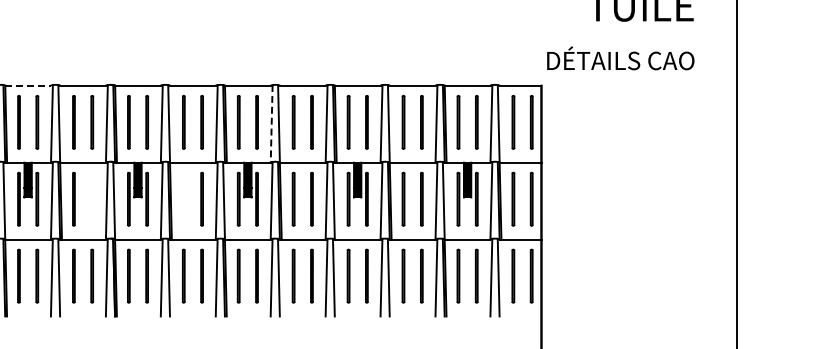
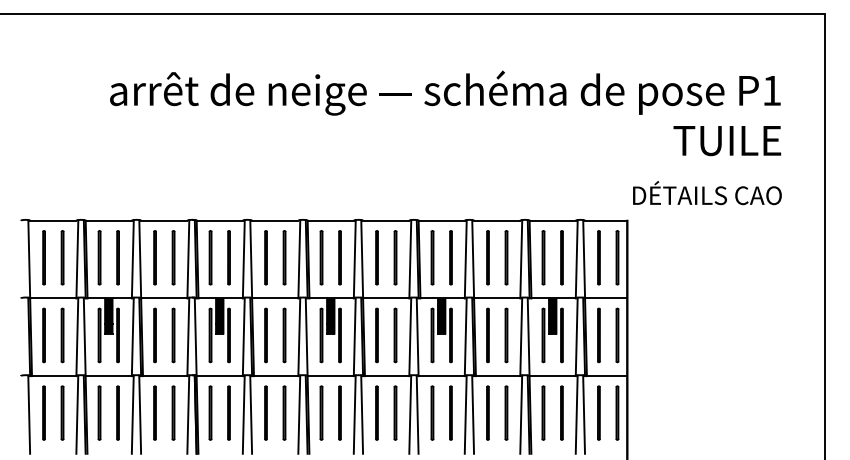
line: (28, 85) -> (109, 220), dashed -> solid
line: (271, 124) -> (354, 259), dashed -> solid
line: (92, 199) -> (173, 335), added
line: (183, 199) -> (265, 335), added

